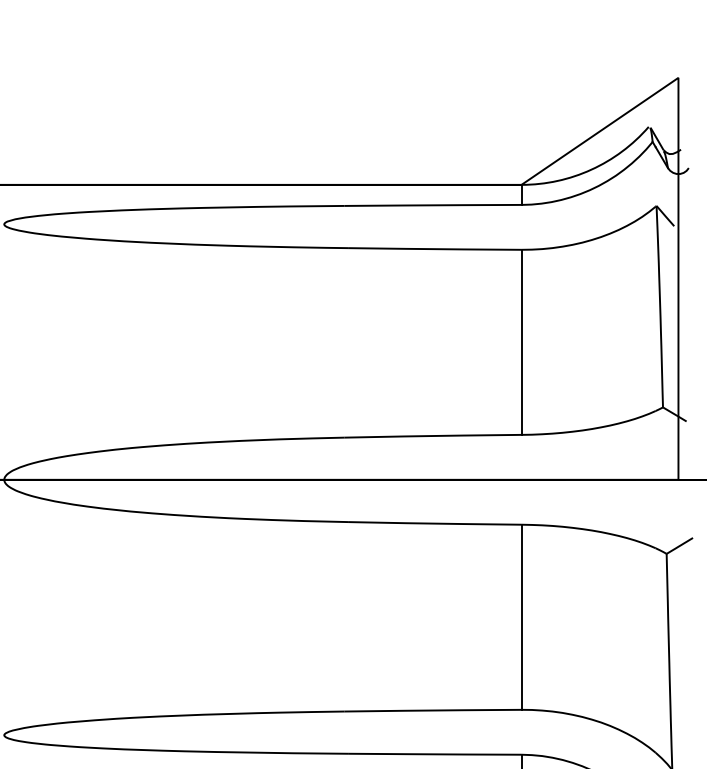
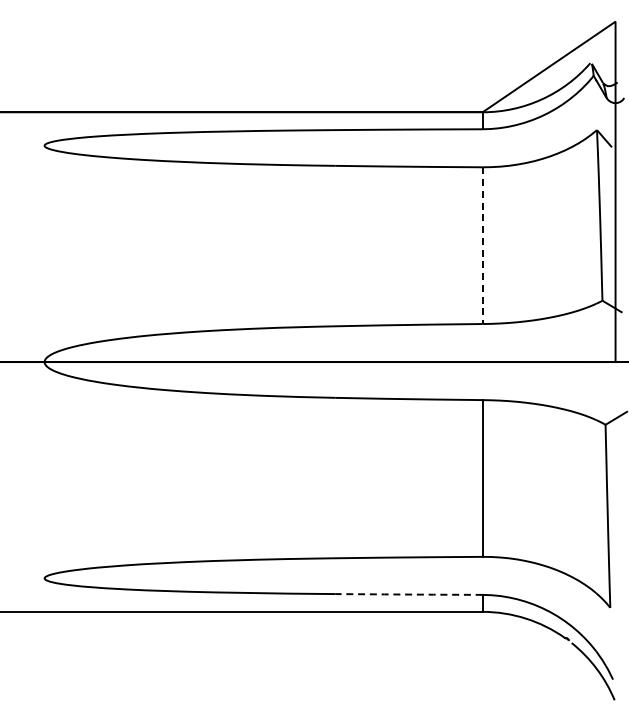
line: (521, 343) -> (482, 246), solid -> dashed
line: (433, 754) -> (408, 594), solid -> dashed

